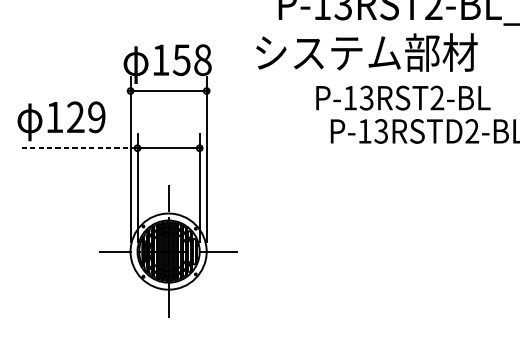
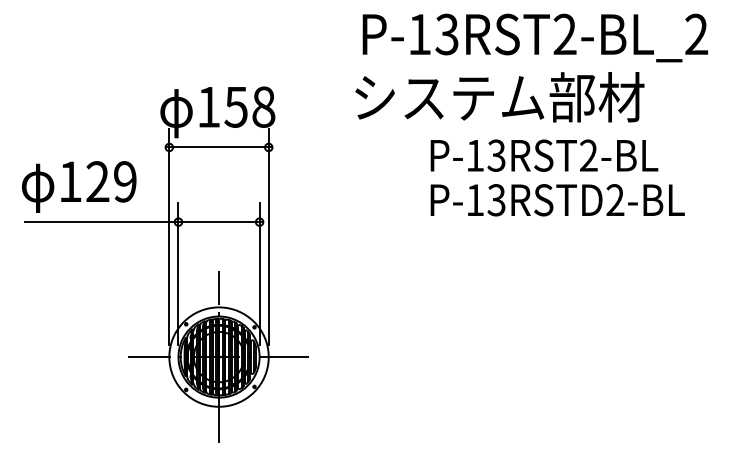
text: (366, 52) -> (499, 97), moved
text: (403, 97) -> (544, 155), moved
line: (77, 148) -> (100, 222), dashed -> solid

